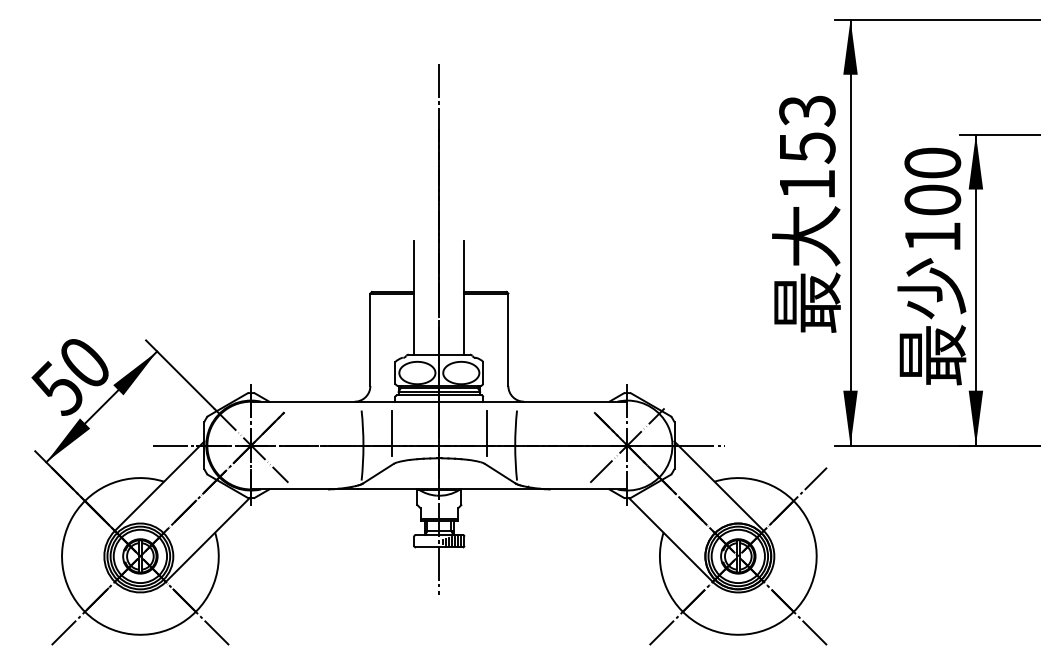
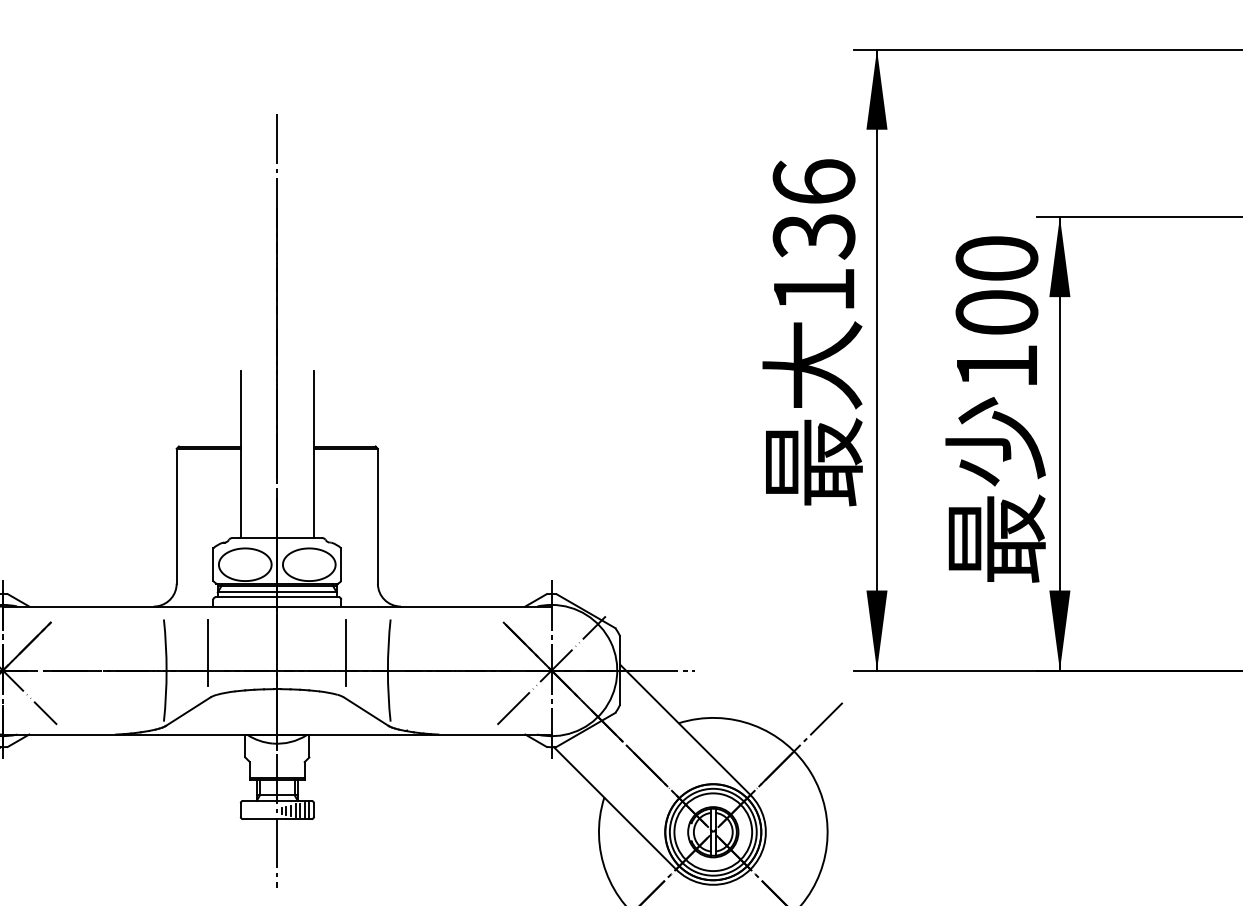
text: (807, 129) -> (814, 209), 153 -> 136

